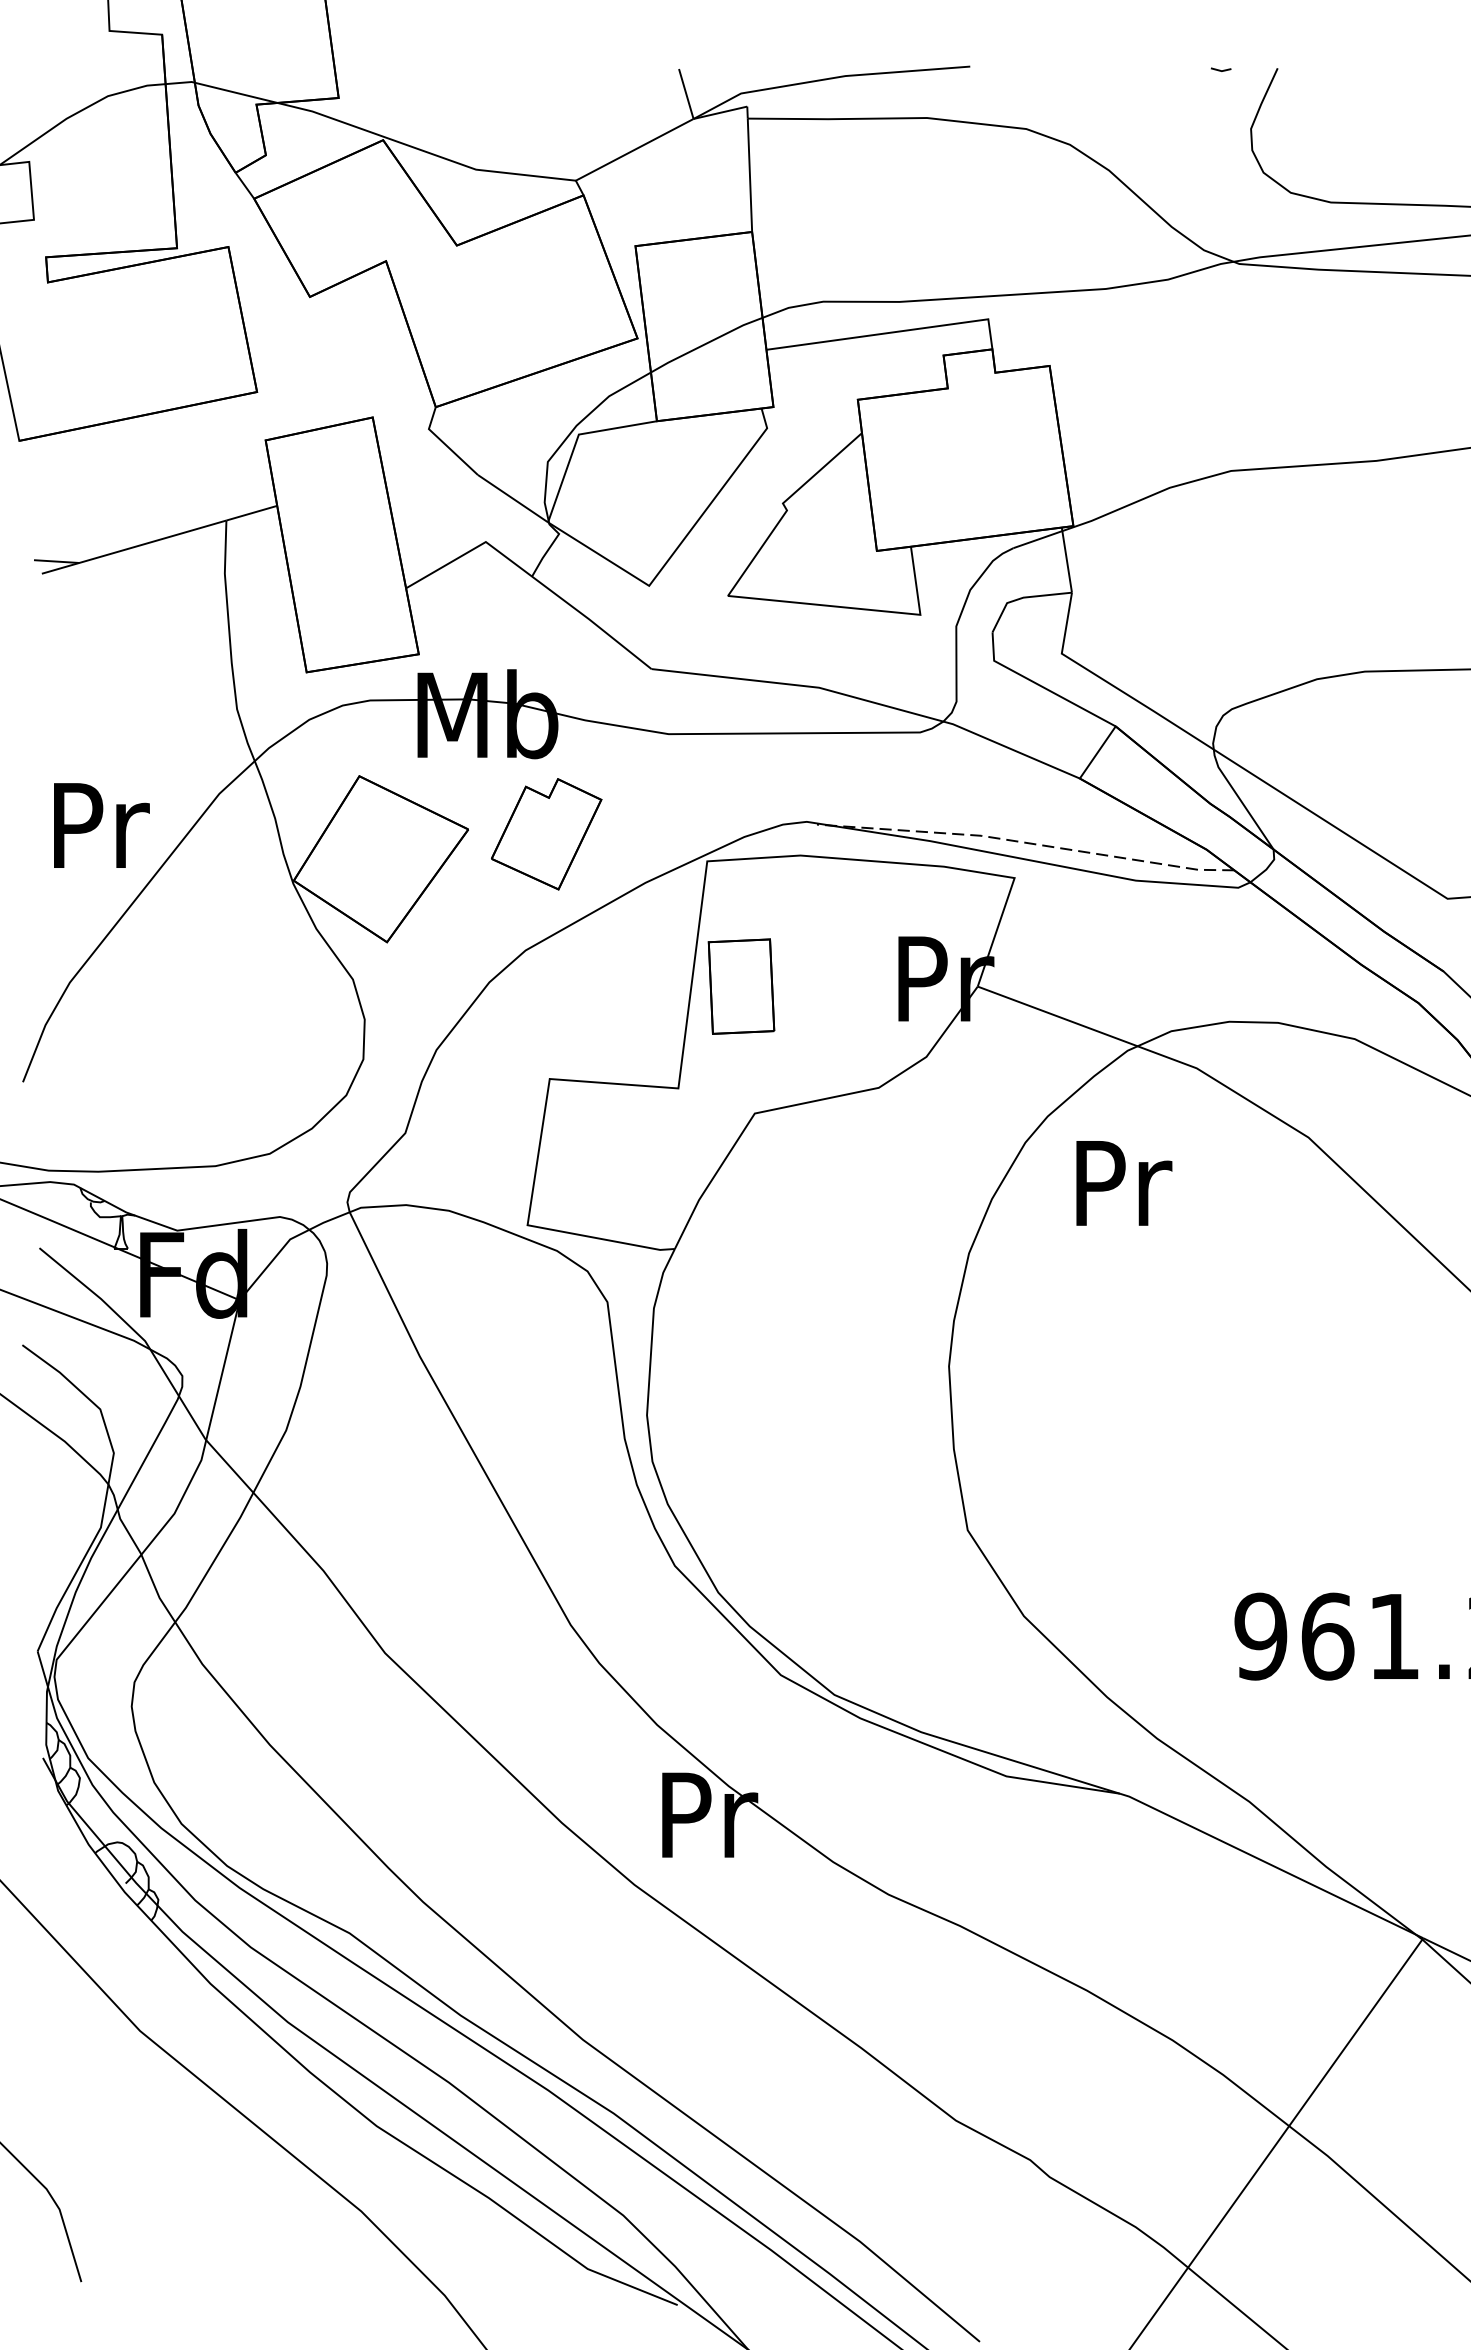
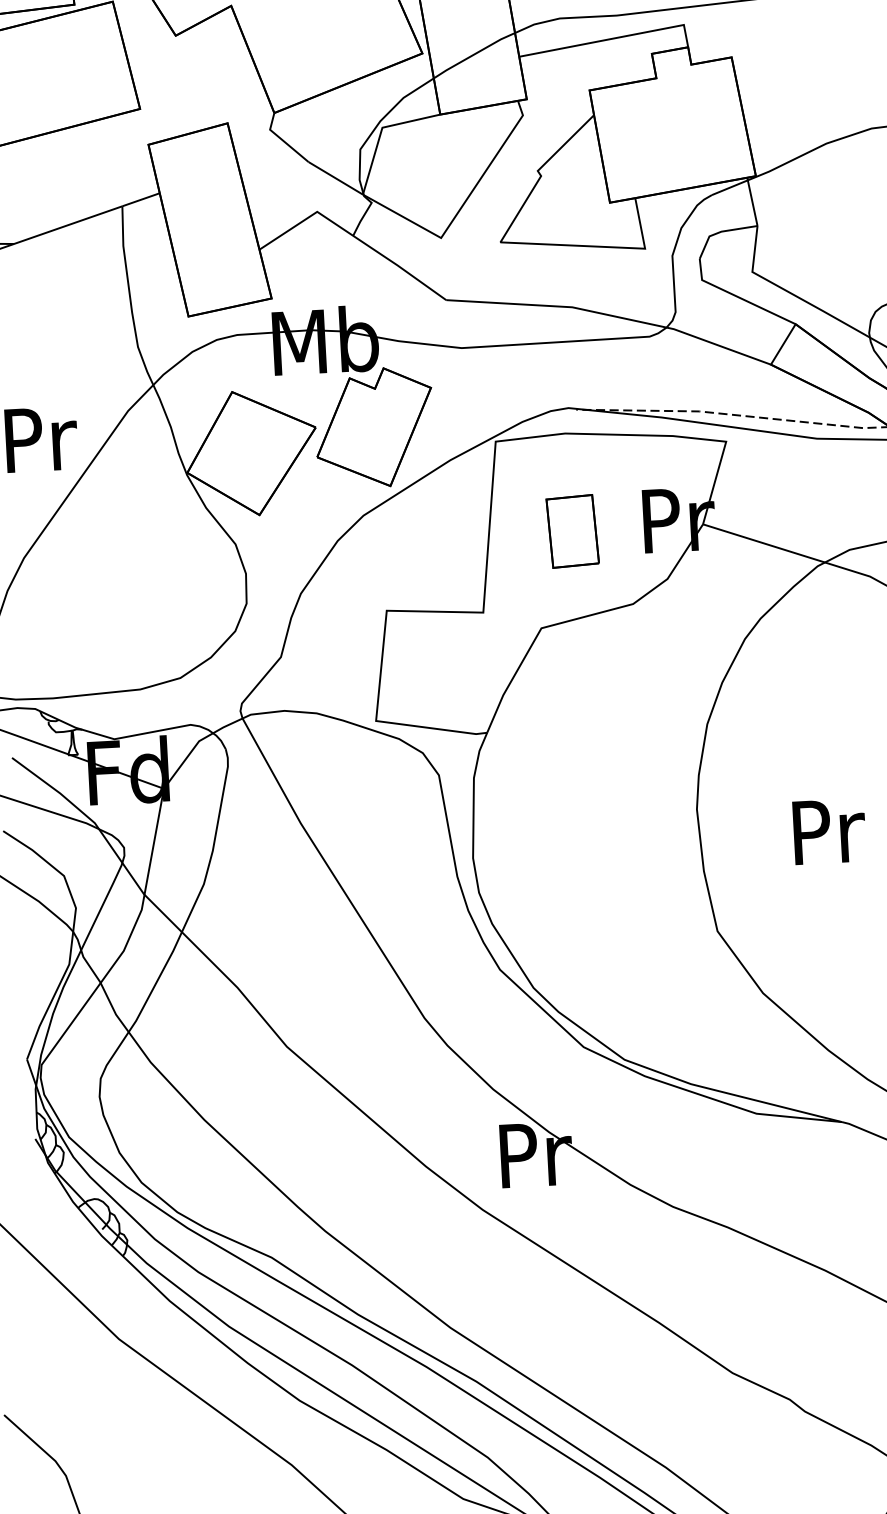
part: (546, 834) -> (374, 428), size x1.43
part: (741, 986) -> (572, 531), moved
text: (1124, 1183) -> (829, 831), moved

